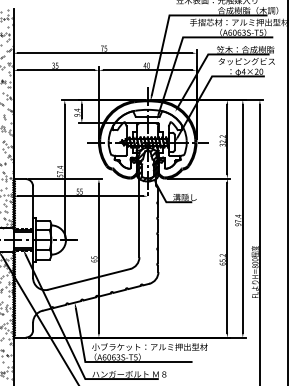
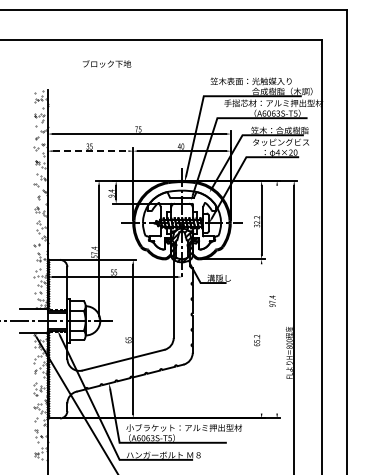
line: (56, 70) -> (90, 151), solid -> dashed
line: (243, 218) -> (277, 299), removed
line: (227, 257) -> (261, 338), removed

